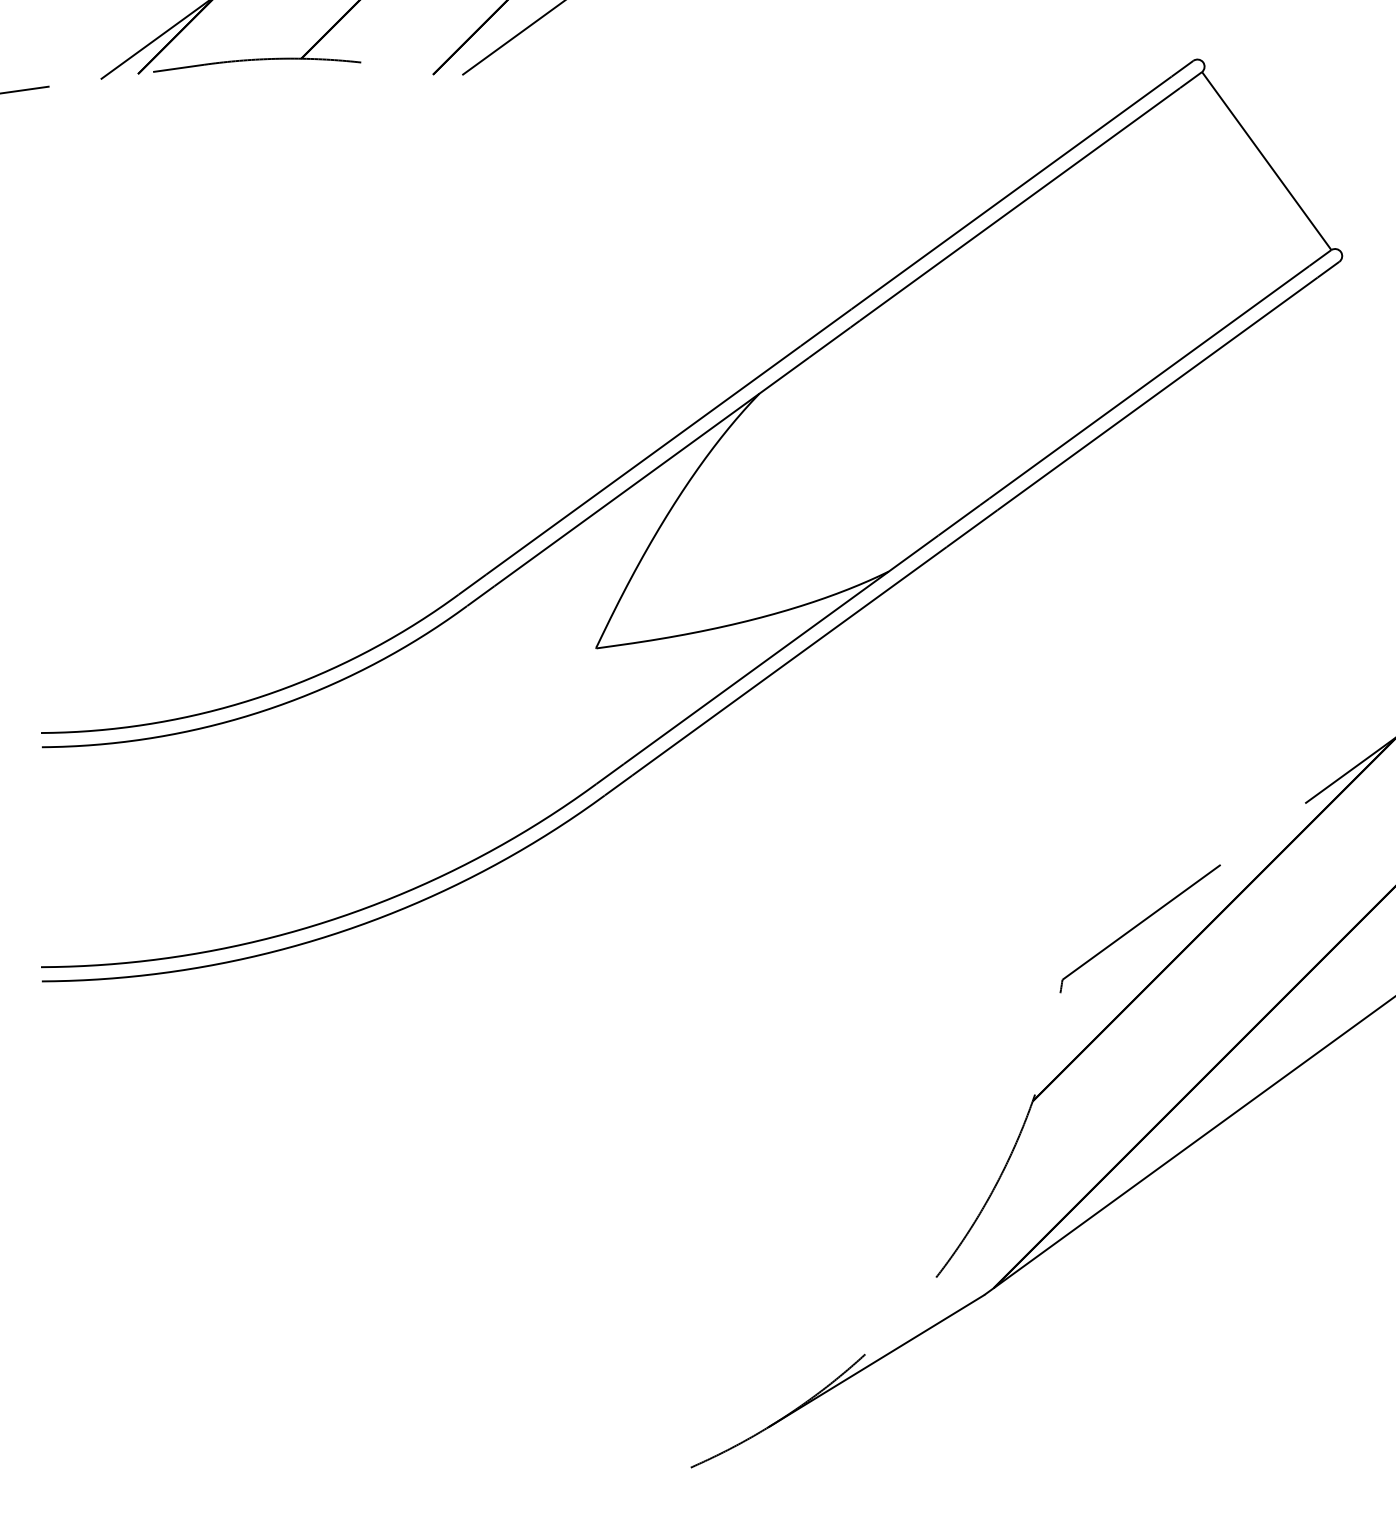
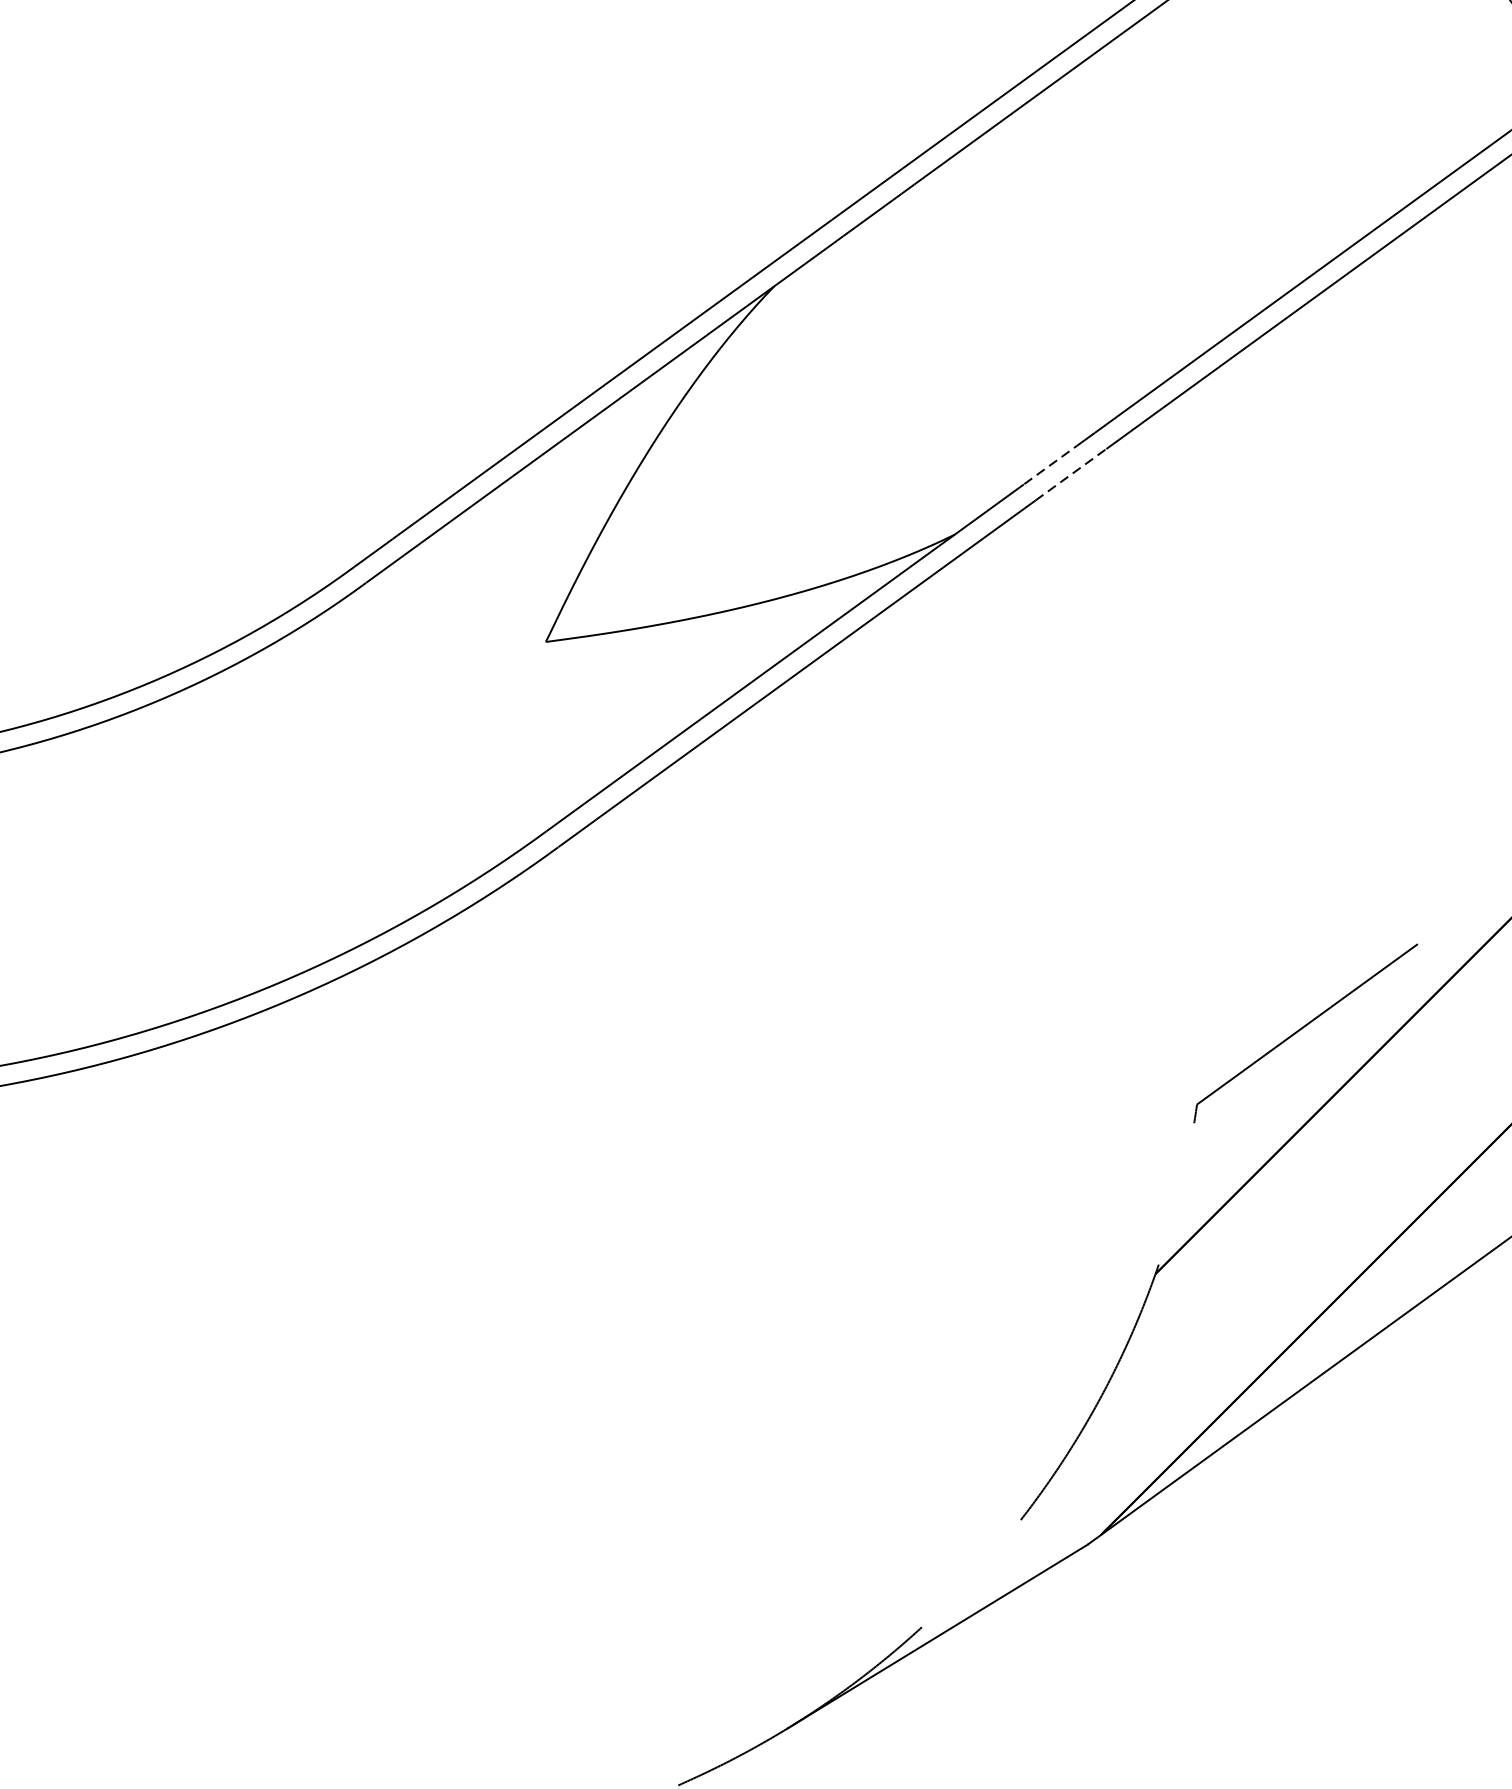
line: (959, 520) -> (1053, 463), solid -> dashed
line: (972, 528) -> (1071, 474), solid -> dashed

